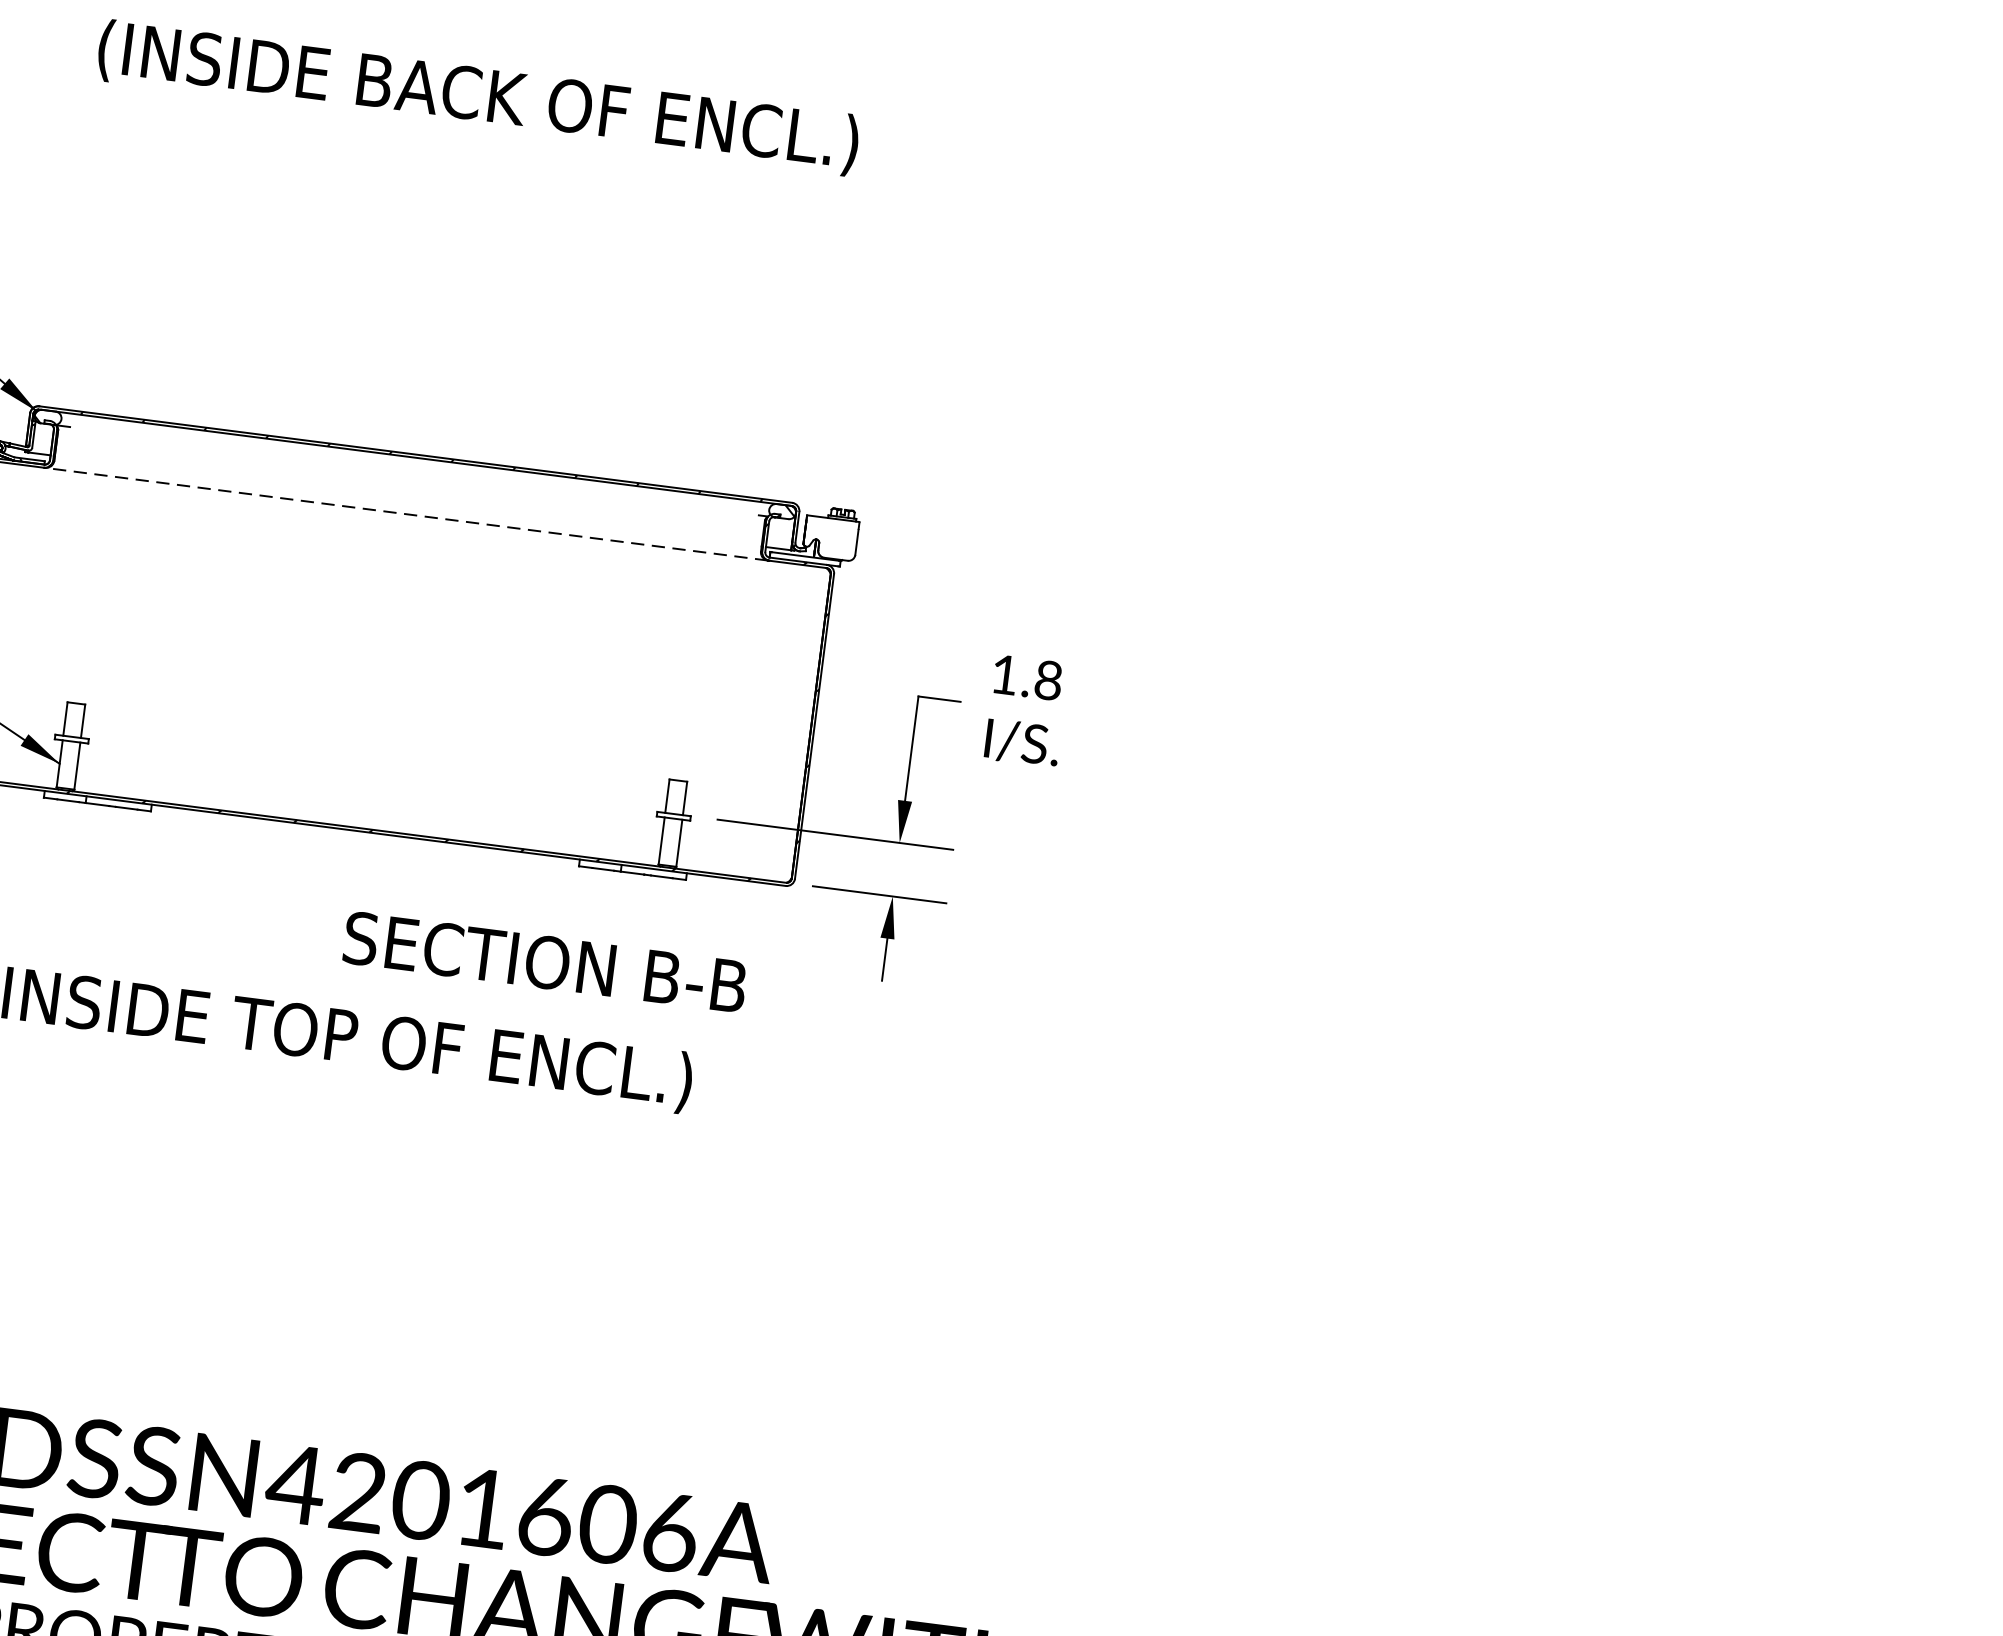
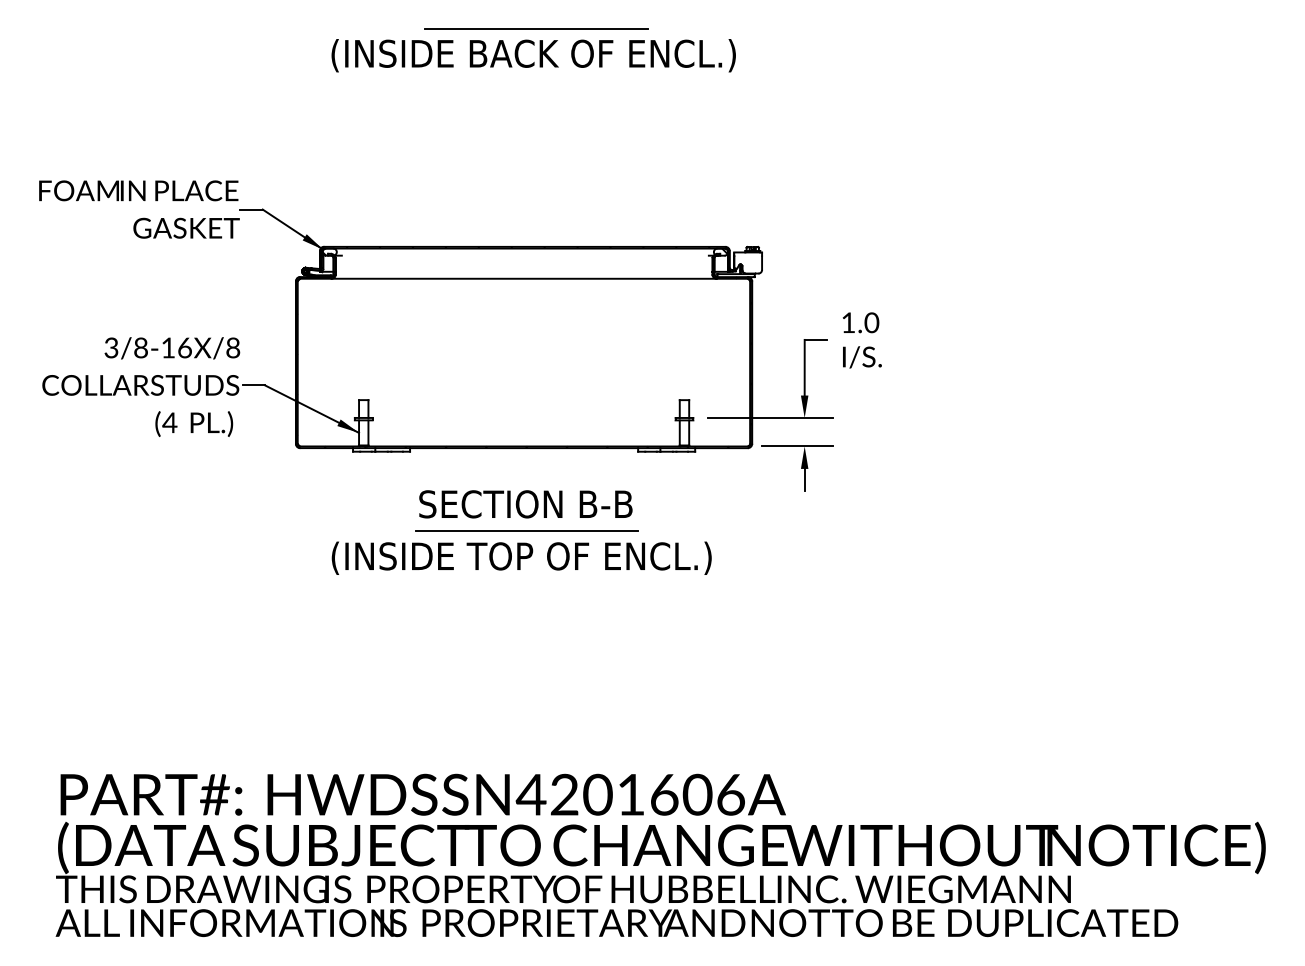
line: (490, 47) -> (536, 28), added
line: (407, 513) -> (524, 278), dashed -> solid
text: (1048, 679) -> (871, 322), 1.8 -> 1.0
text: (544, 962) -> (525, 504), moved
line: (350, 989) -> (526, 531), added

